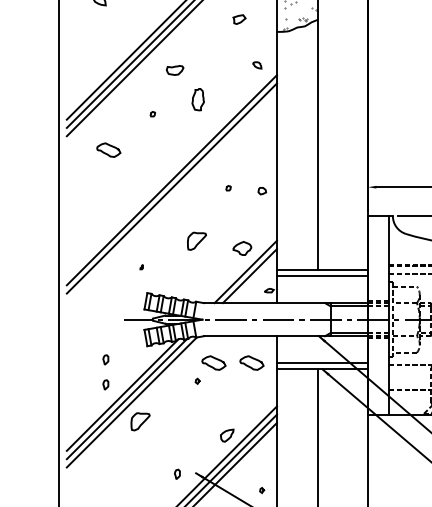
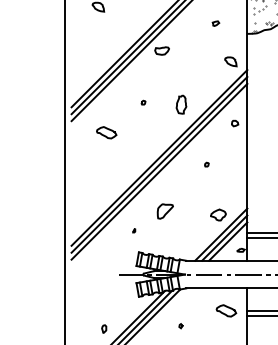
part: (239, 19) -> (216, 23), size x0.62
part: (257, 65) -> (231, 61), size x1.67
part: (175, 70) -> (162, 51), moved
part: (197, 99) -> (180, 104), moved
part: (262, 191) -> (235, 123), moved
line: (171, 196) -> (159, 171), added
part: (196, 240) -> (164, 210), moved
line: (253, 280) -> (227, 241), added
part: (105, 359) -> (103, 307), removed
part: (213, 362) -> (194, 310), removed

